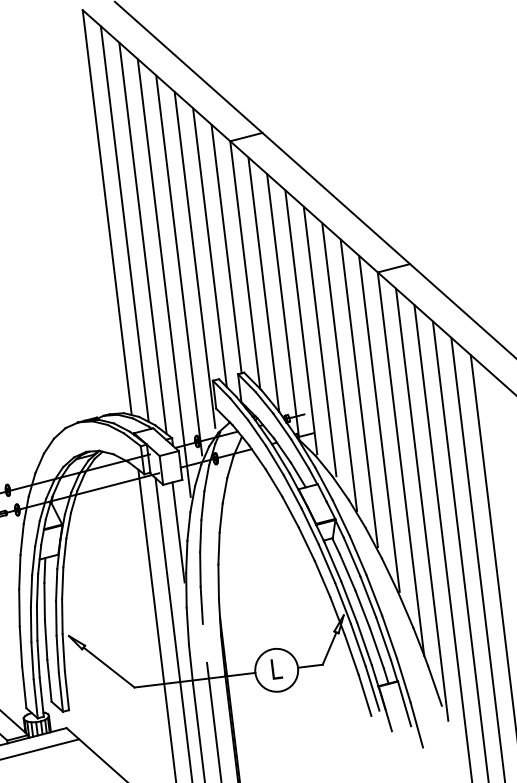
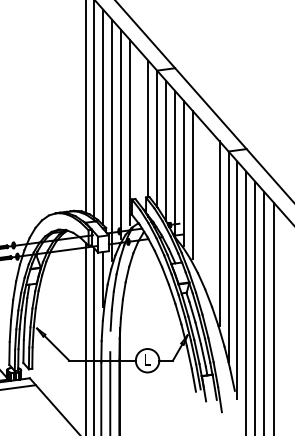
line: (210, 246) -> (139, 126), removed
line: (339, 367) -> (201, 200), removed
line: (359, 392) -> (210, 215), removed

